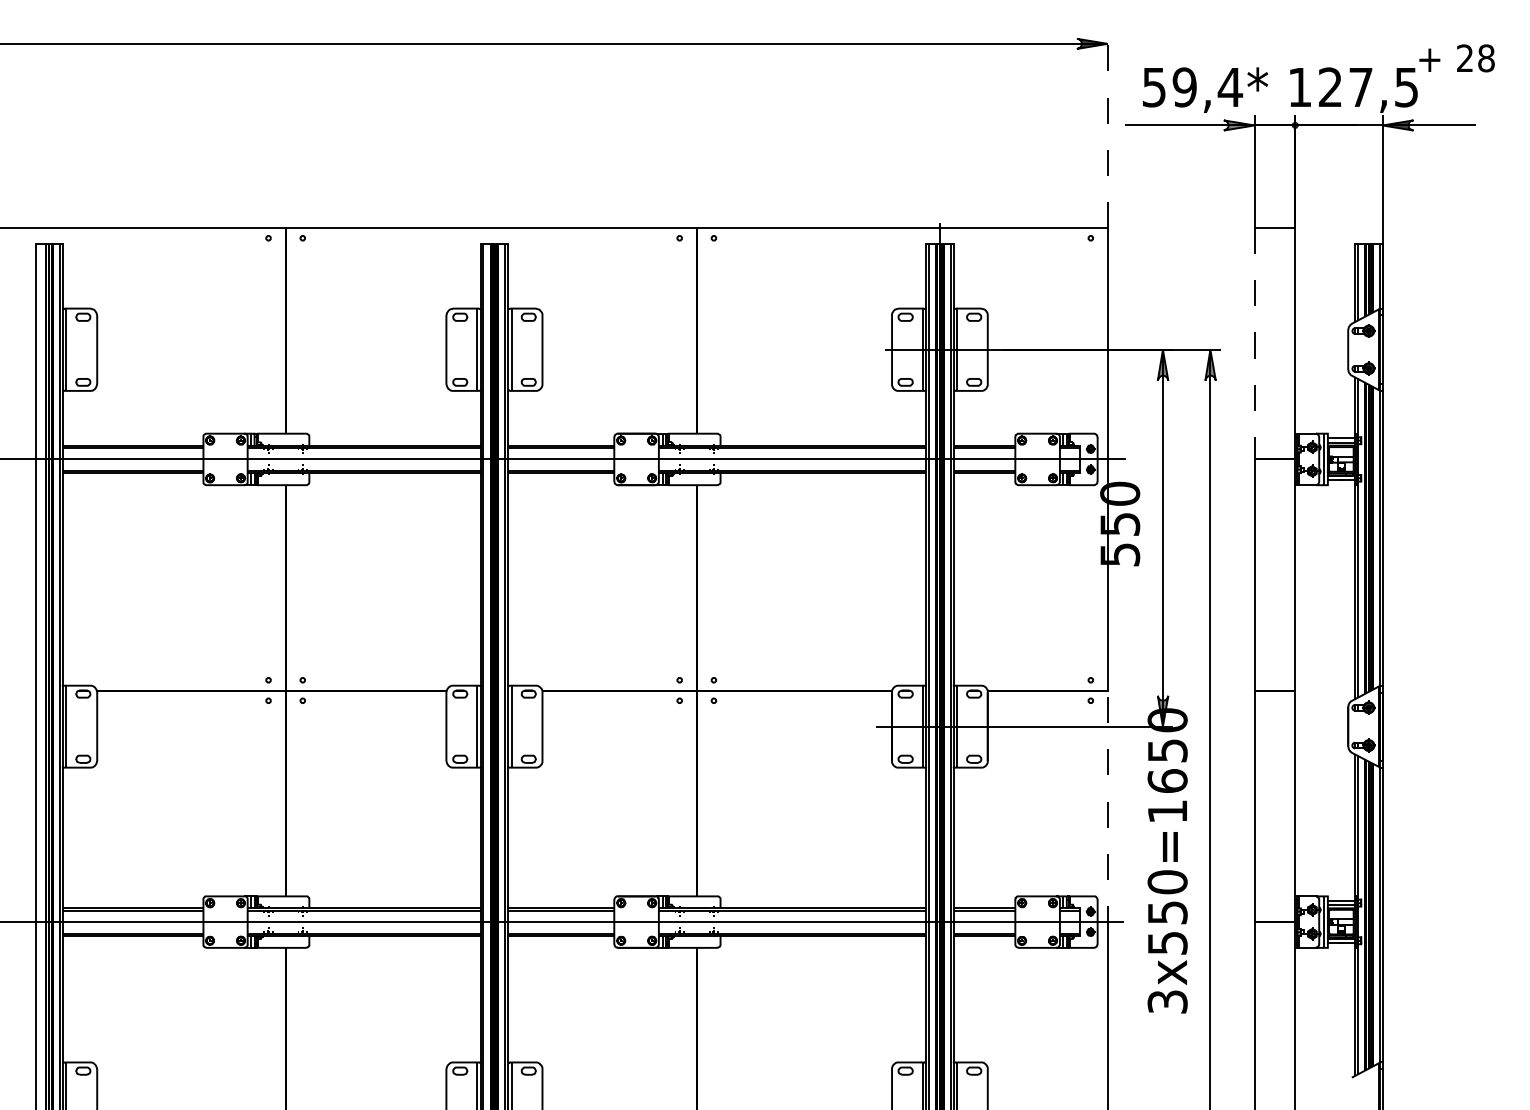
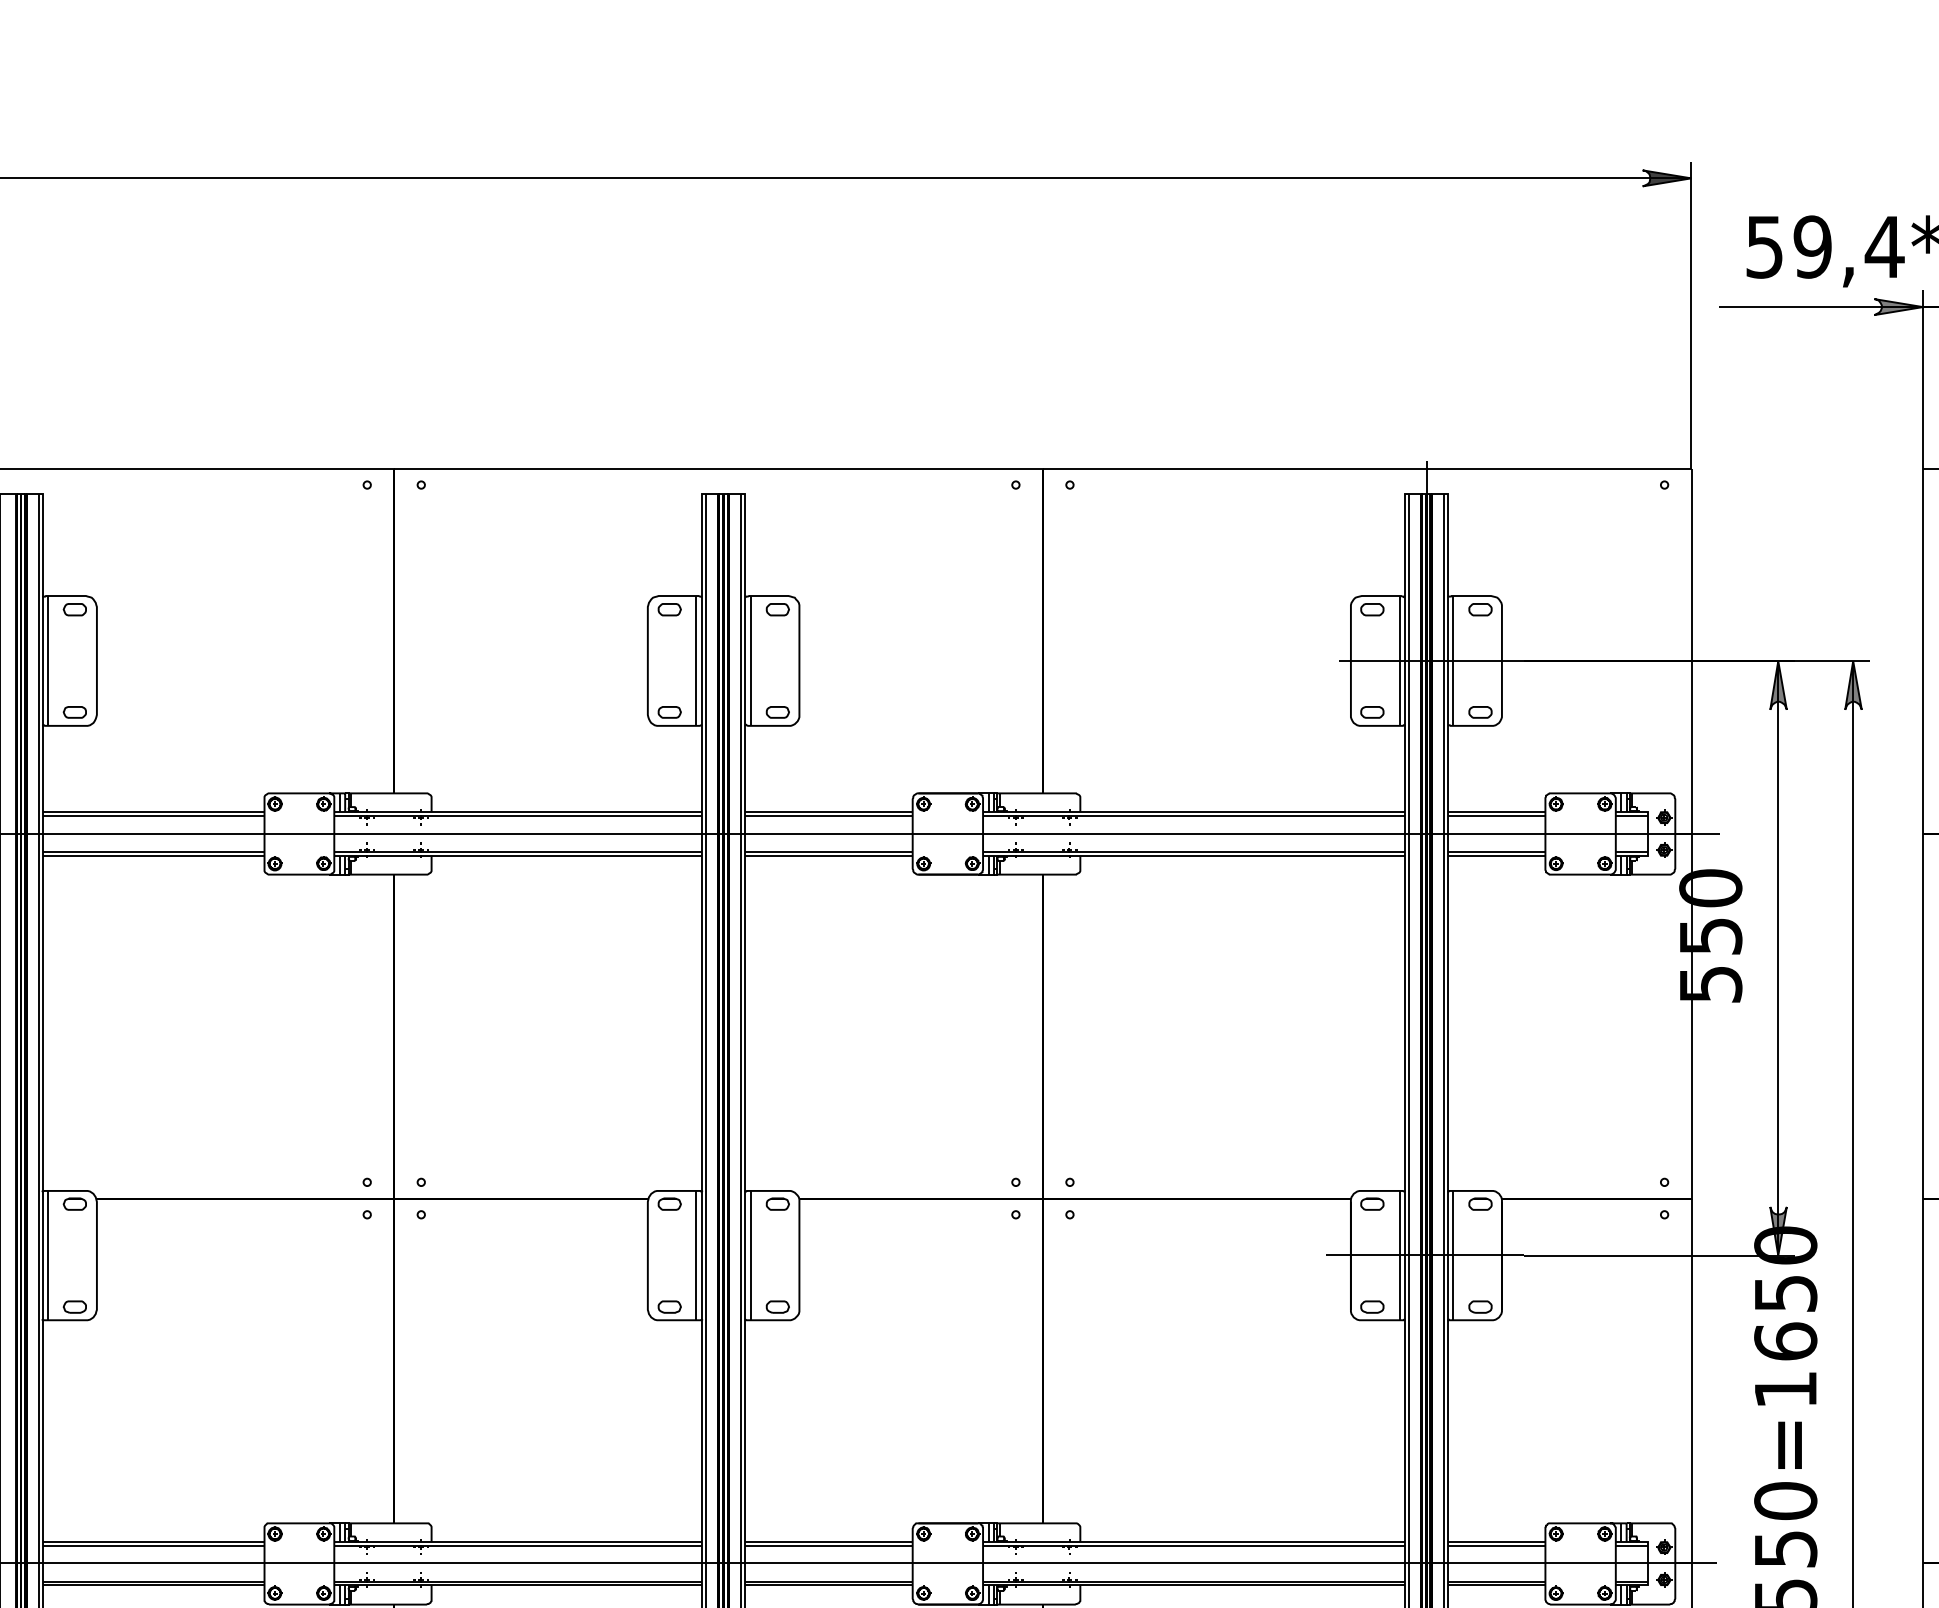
line: (1107, 130) -> (1690, 315), dashed -> solid
line: (1254, 343) -> (1922, 651), dashed -> solid
line: (1107, 812) -> (1690, 1391), dashed -> solid

